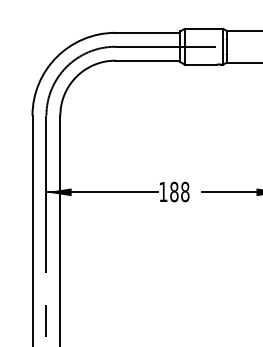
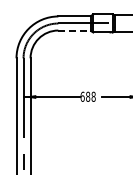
line: (149, 60) -> (75, 30), solid -> dashed
text: (163, 191) -> (82, 96), 188 -> 688

